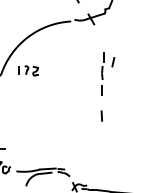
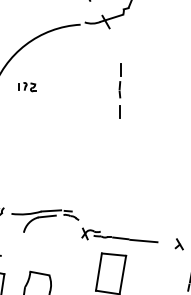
line: (113, 61) -> (133, 75), removed
part: (28, 70) -> (26, 86), size x0.7
line: (102, 115) -> (119, 143), removed

